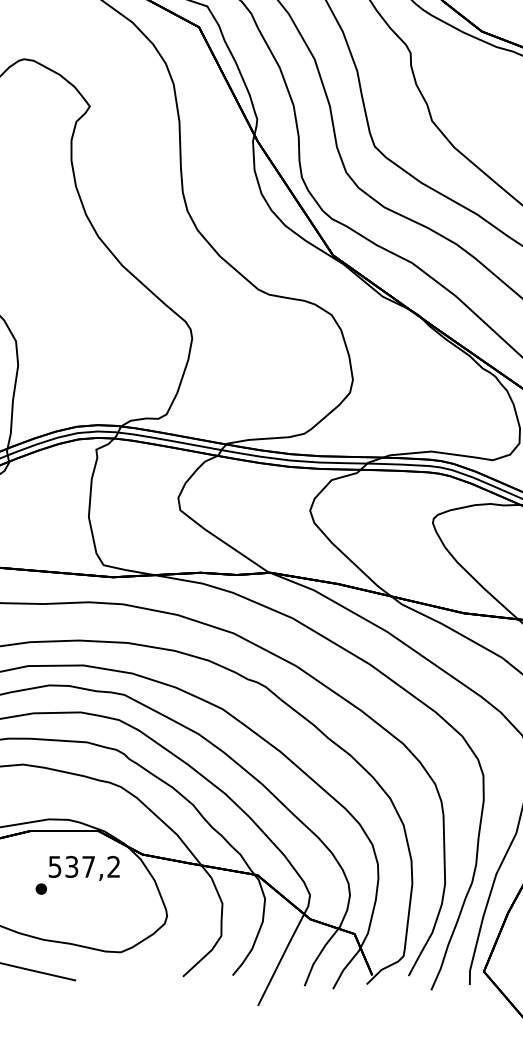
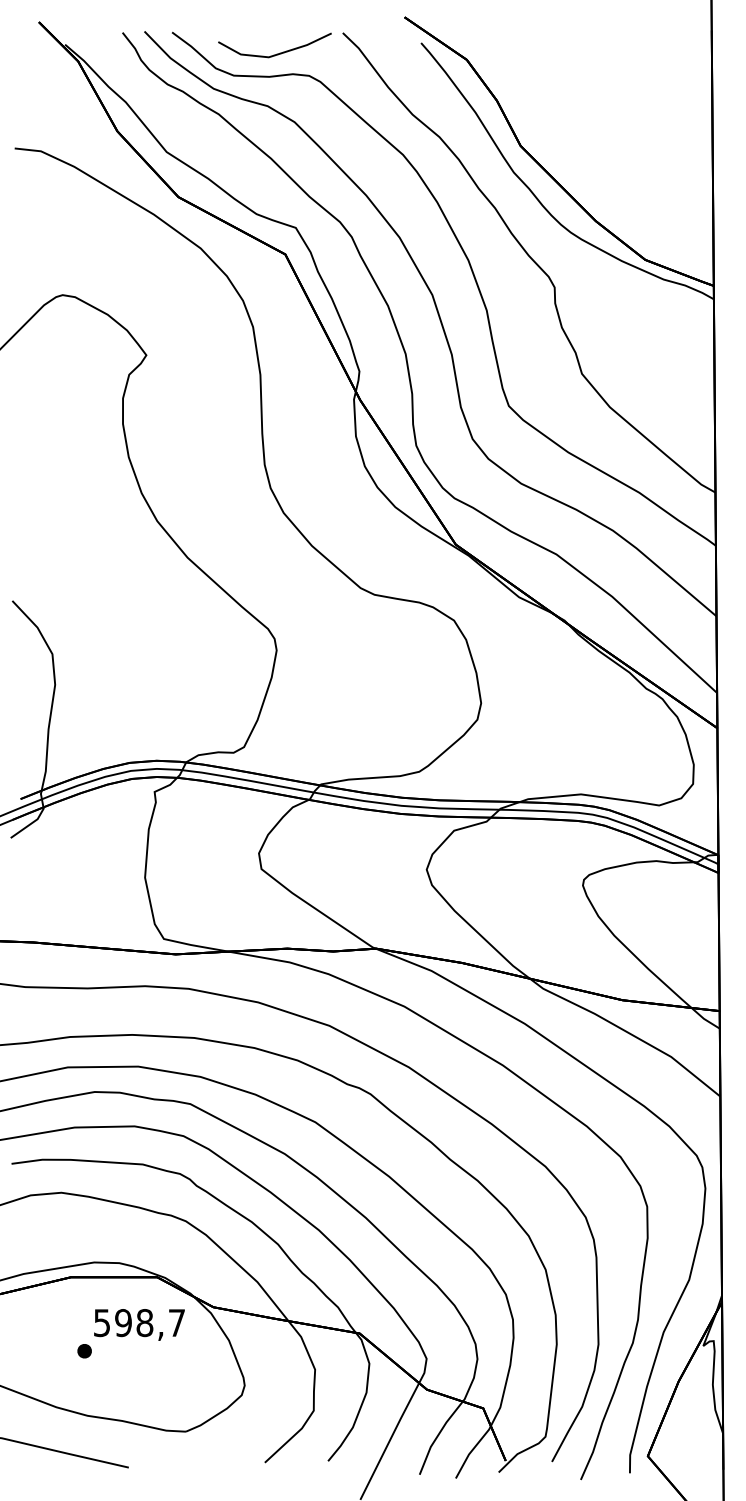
text: (92, 867) -> (149, 1323), 537,2 -> 598,7

